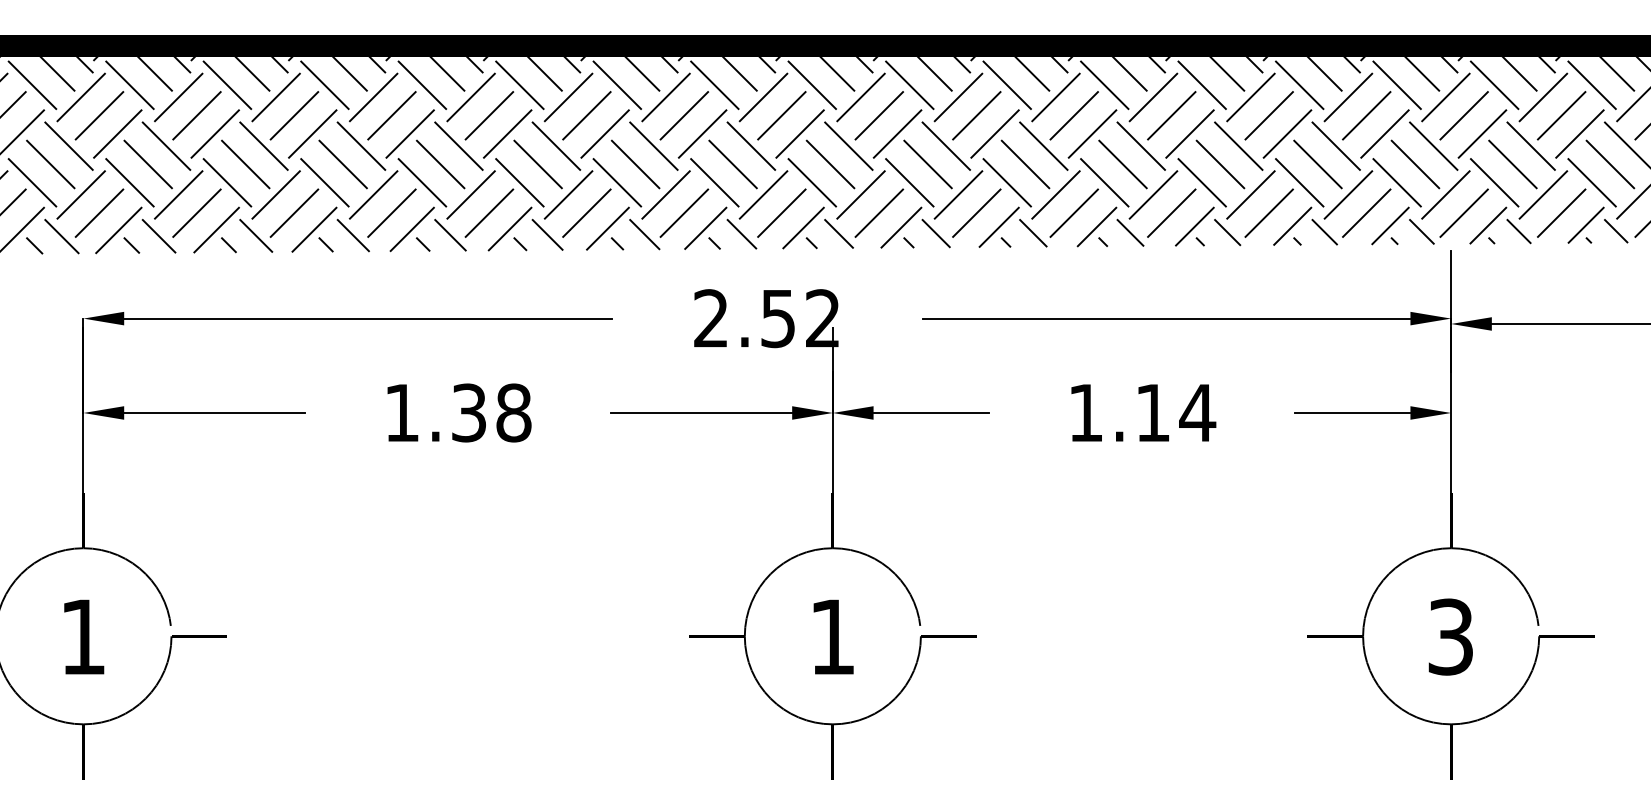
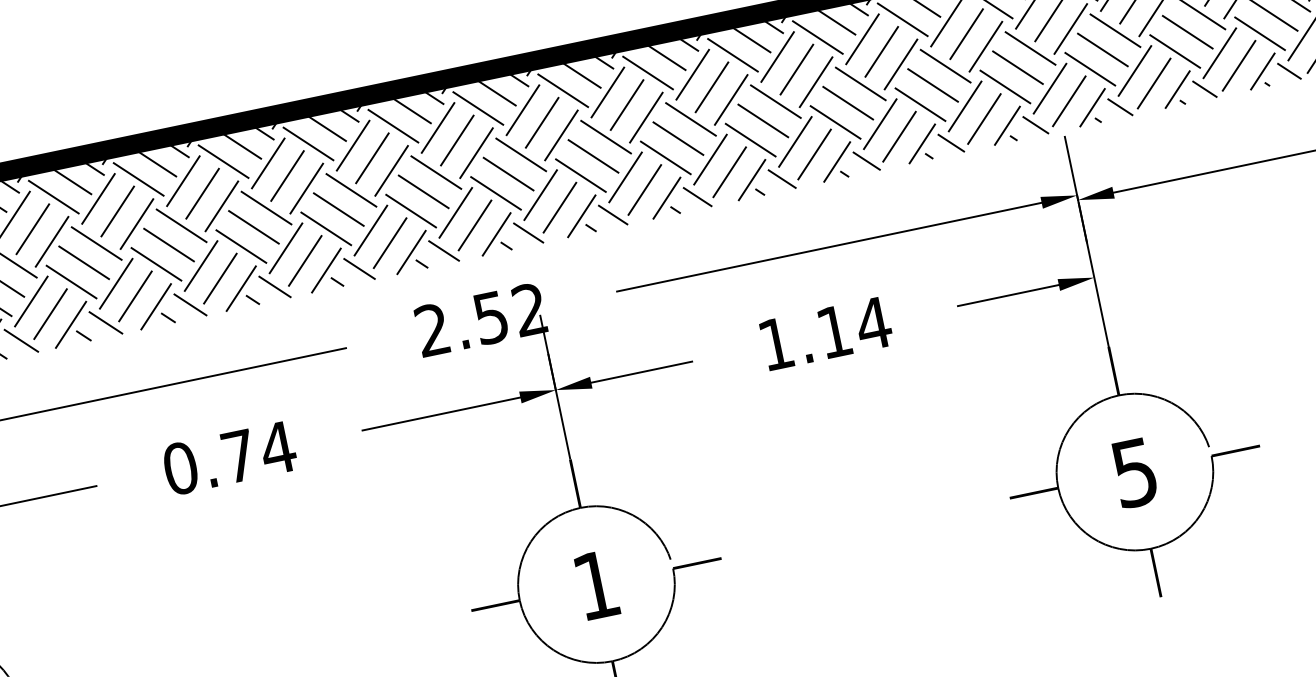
text: (458, 412) -> (229, 457), 1.38 -> 0.74
text: (1450, 636) -> (1134, 472), 3 -> 5

